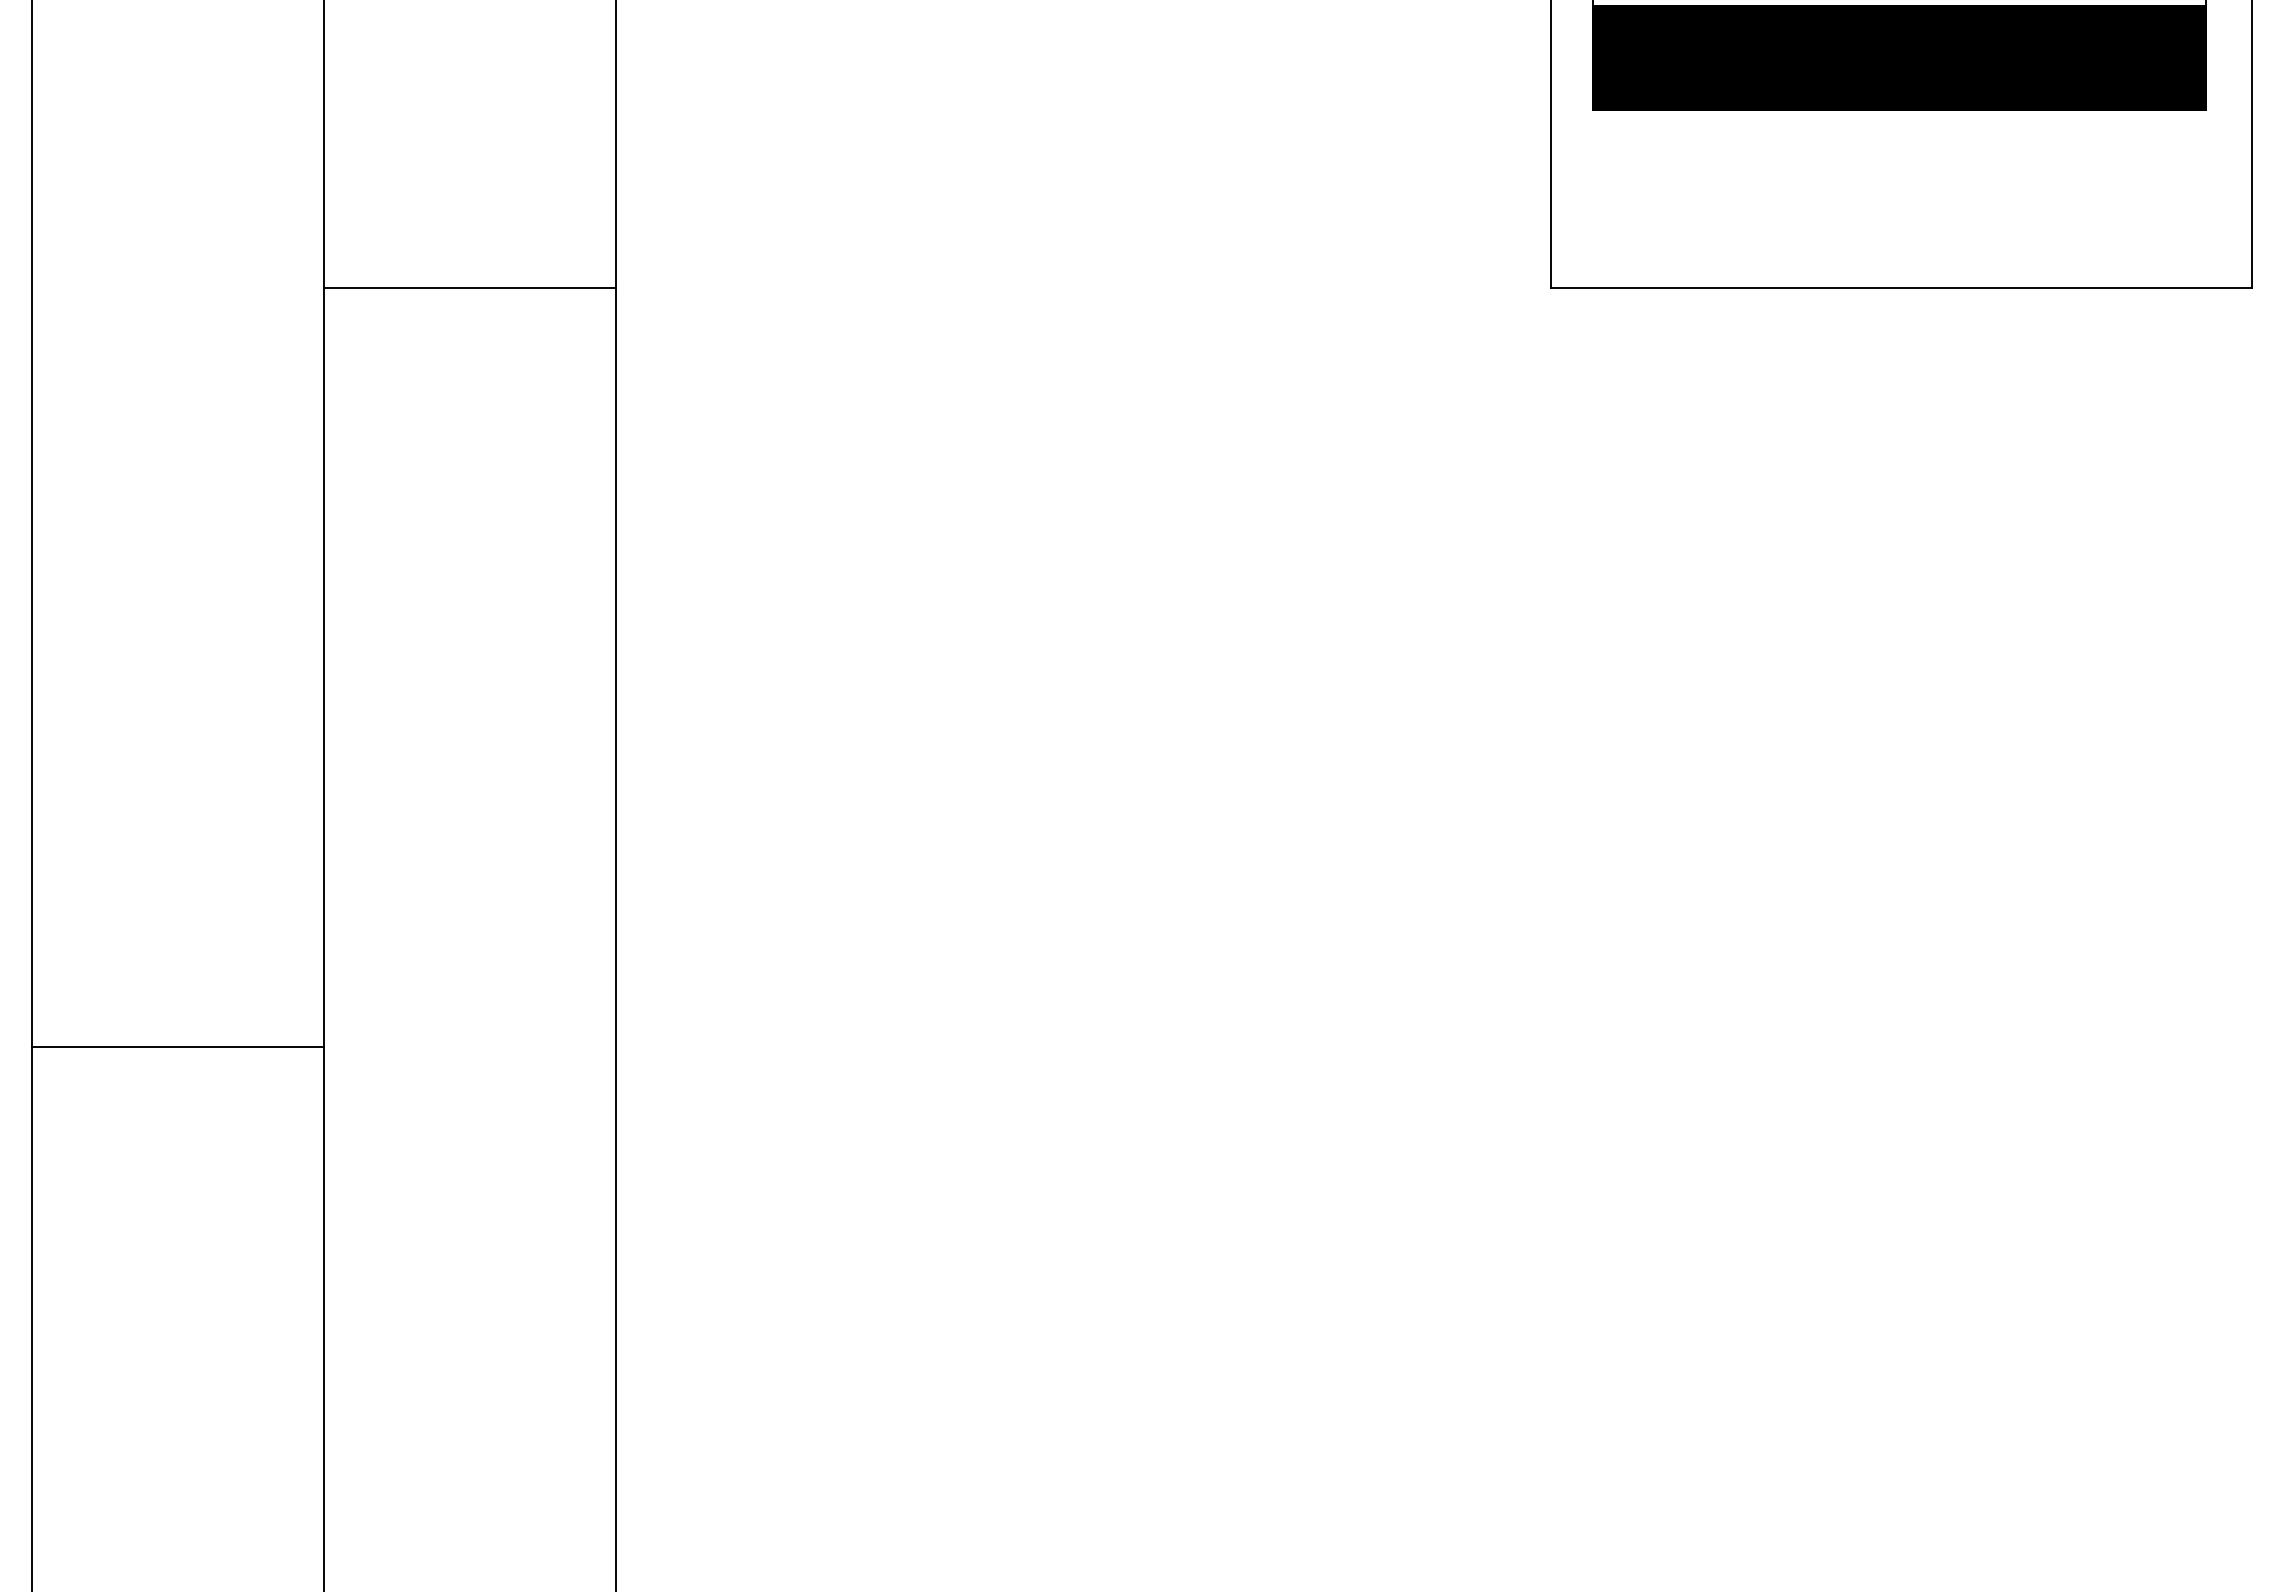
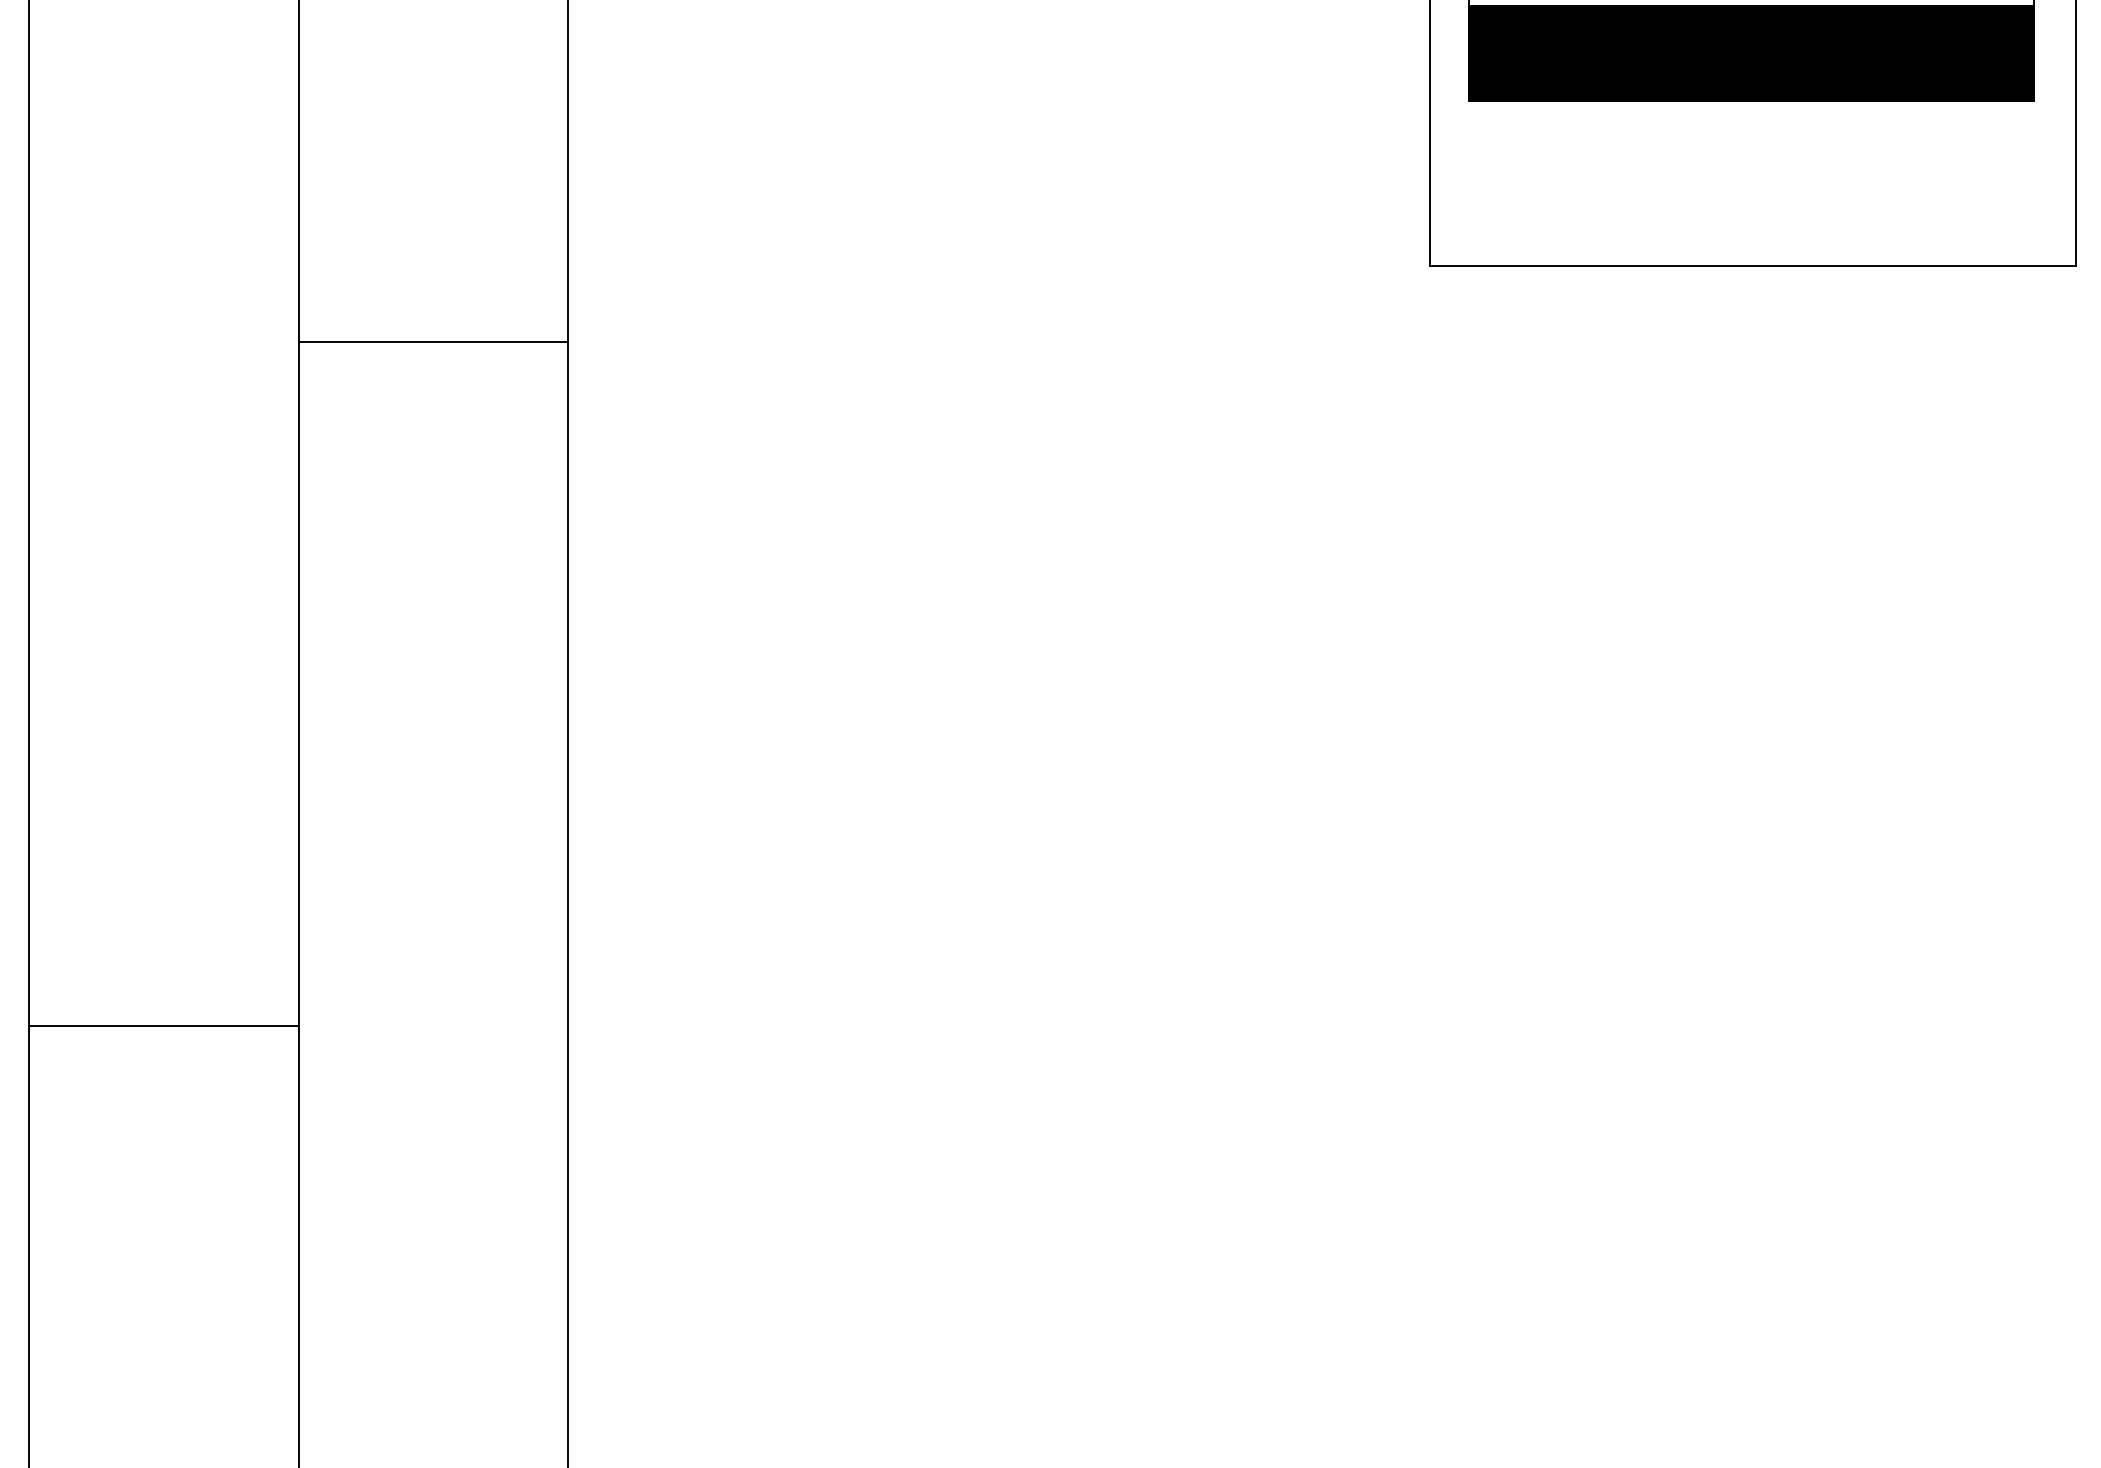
line: (470, 287) -> (433, 341), moved
line: (177, 1047) -> (163, 1025), moved

